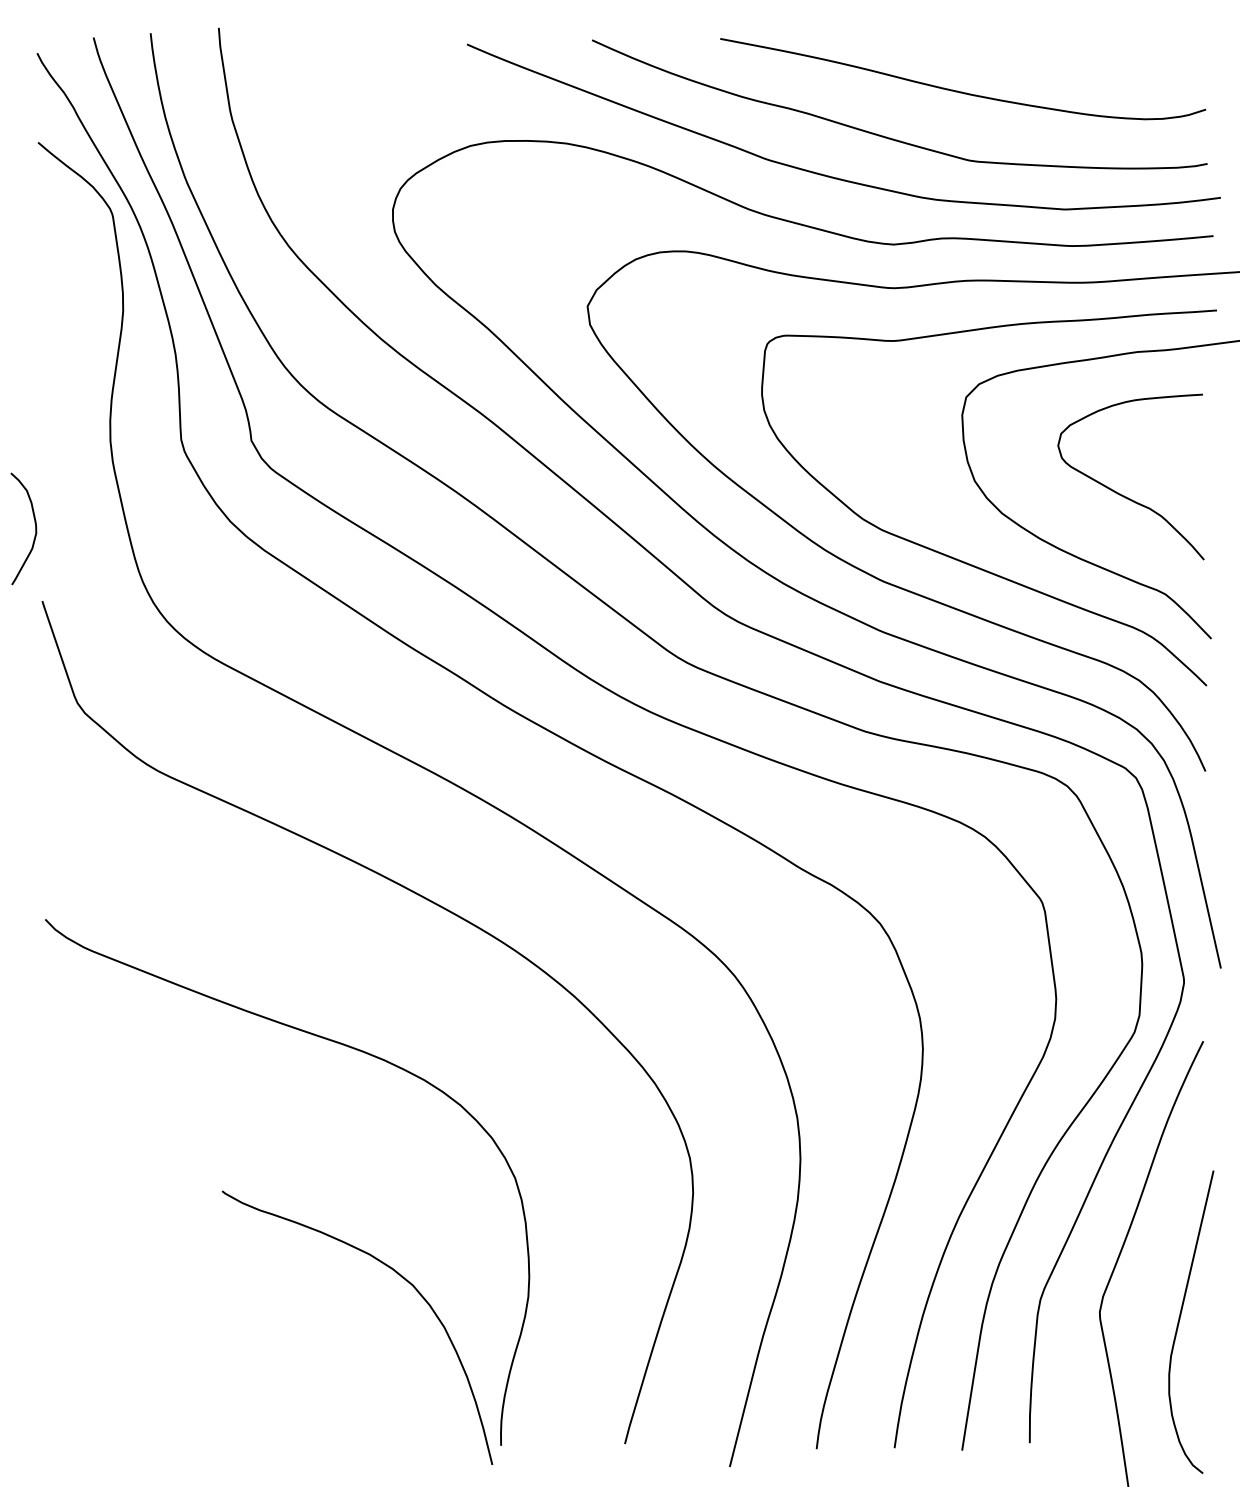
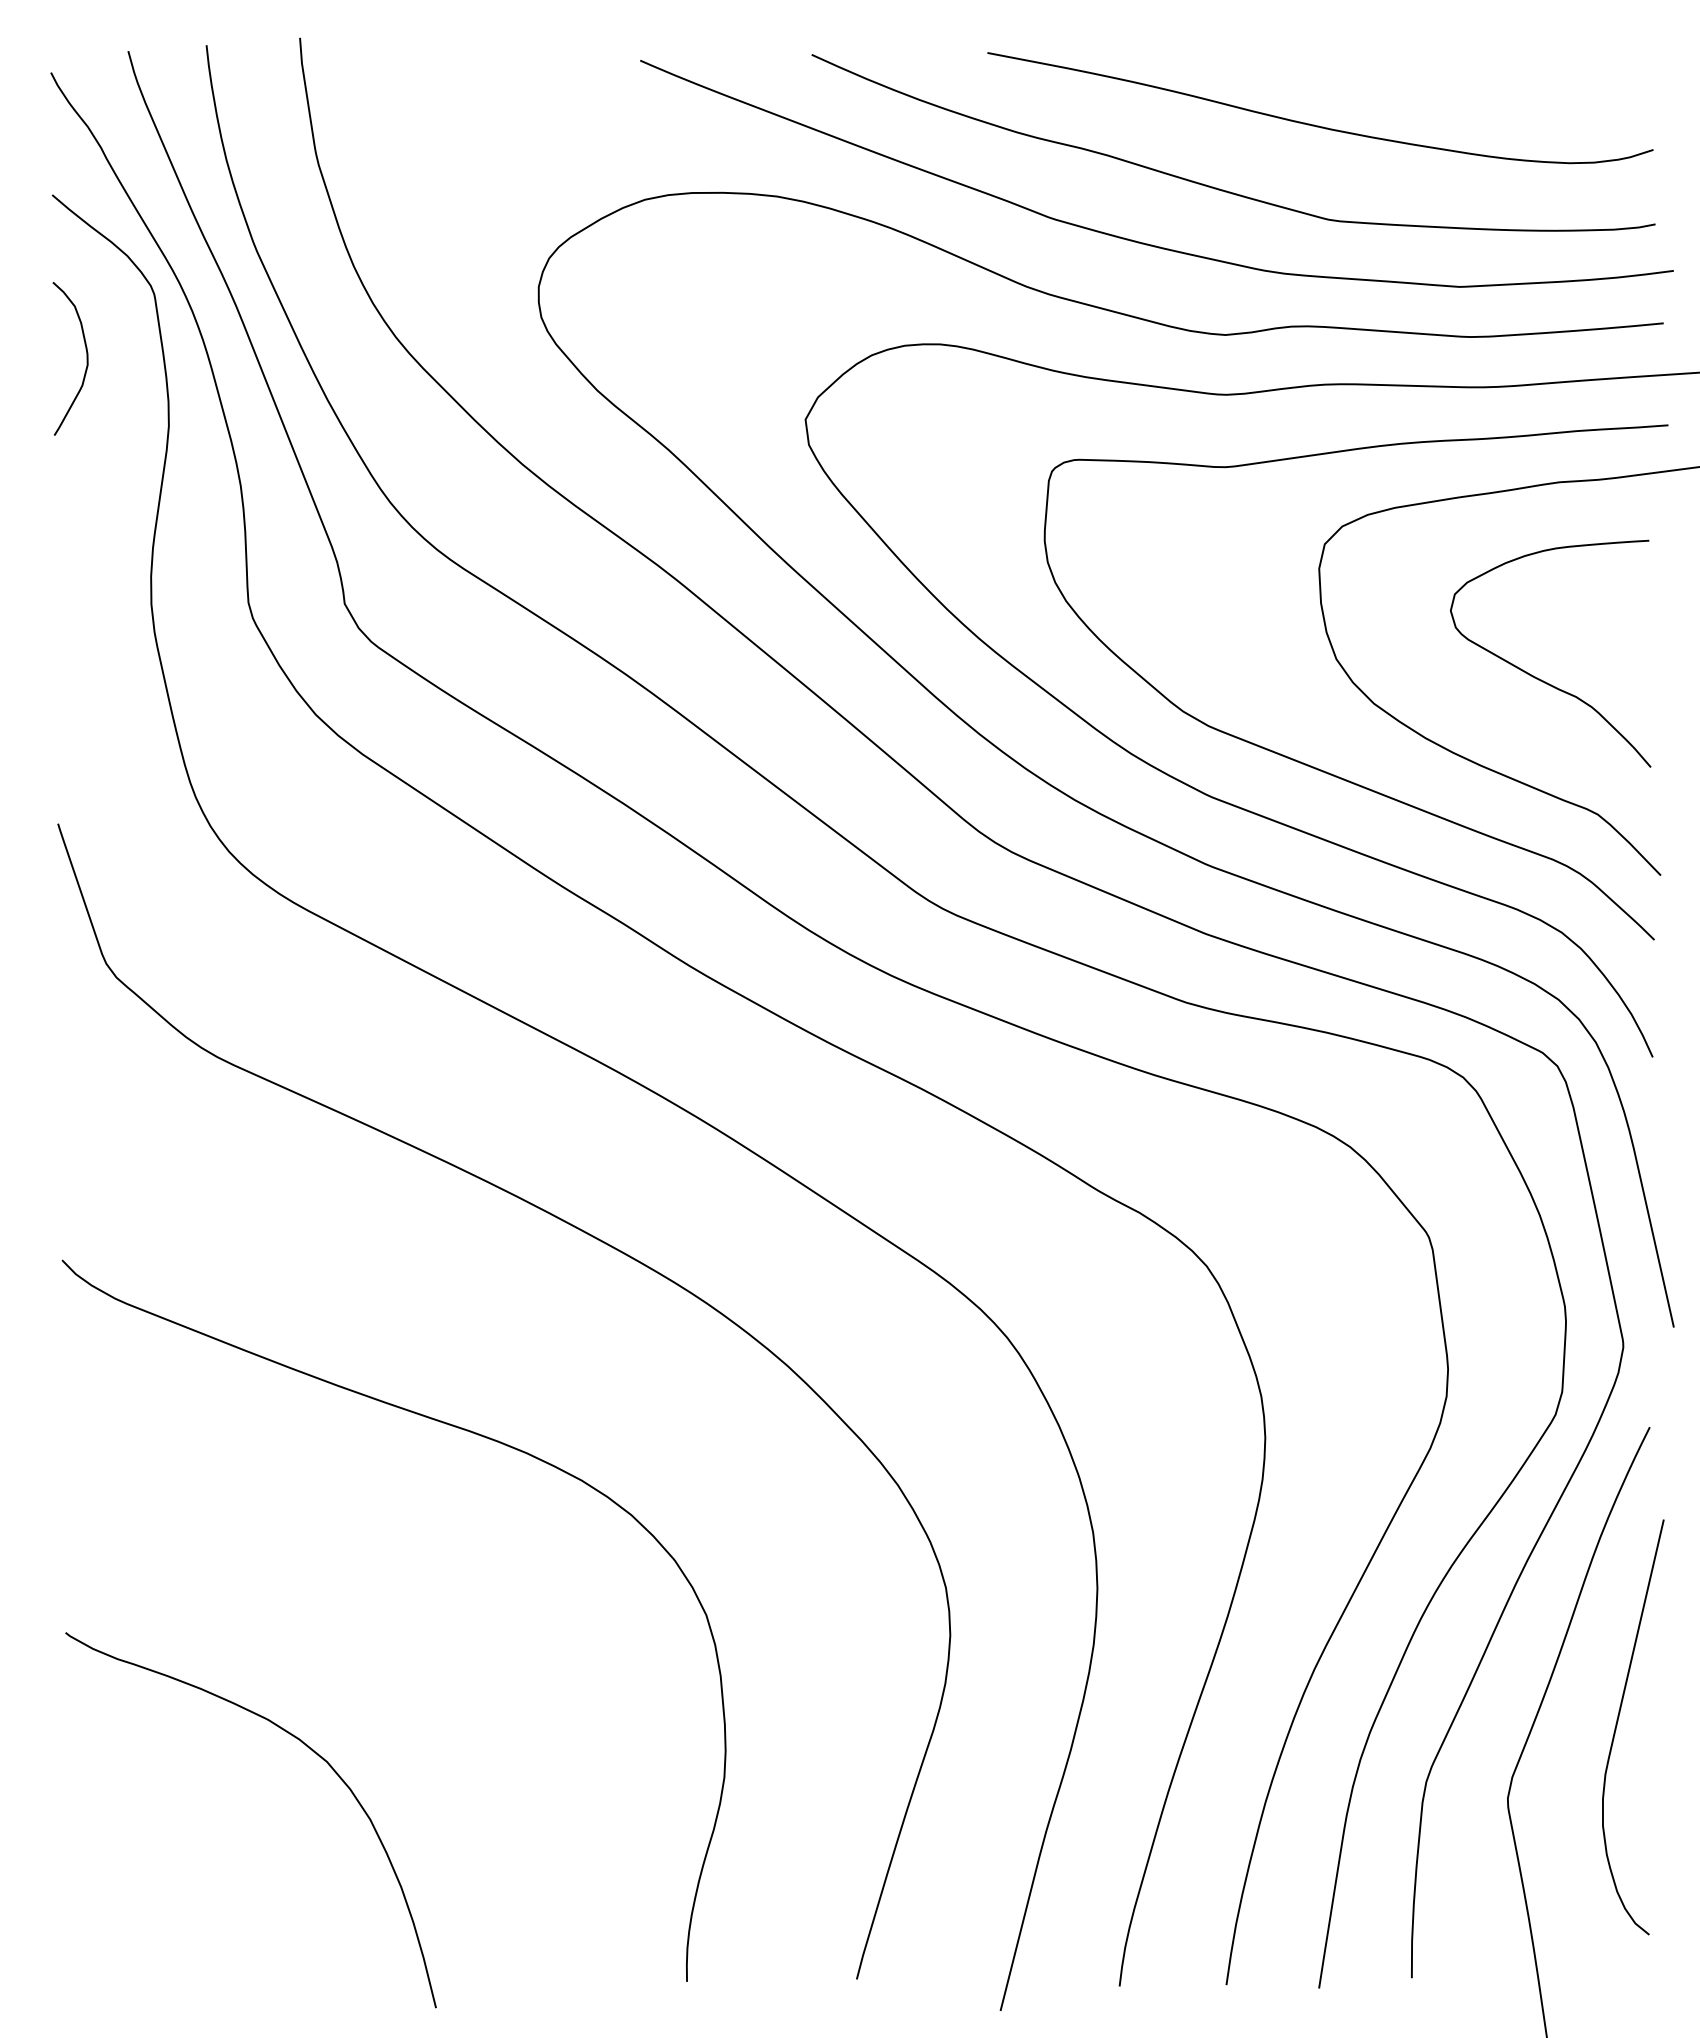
curve: (35, 528) -> (86, 358), moved
curve: (399, 1275) -> (308, 1748), moved
curve: (1179, 1320) -> (1617, 1725), moved

